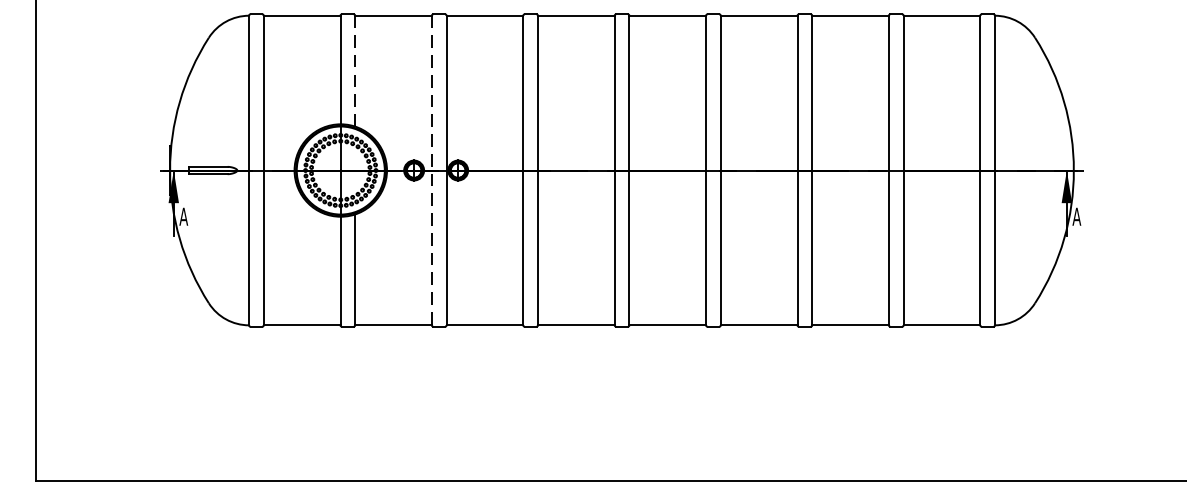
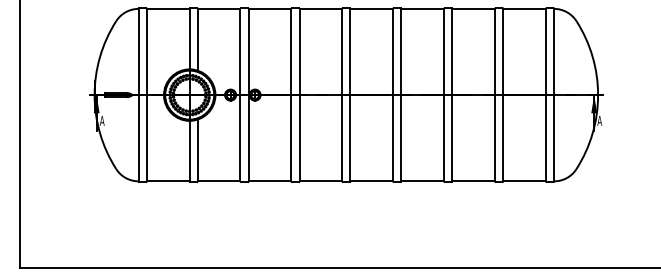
line: (354, 70) -> (197, 39), dashed -> solid
line: (431, 171) -> (240, 95), dashed -> solid

